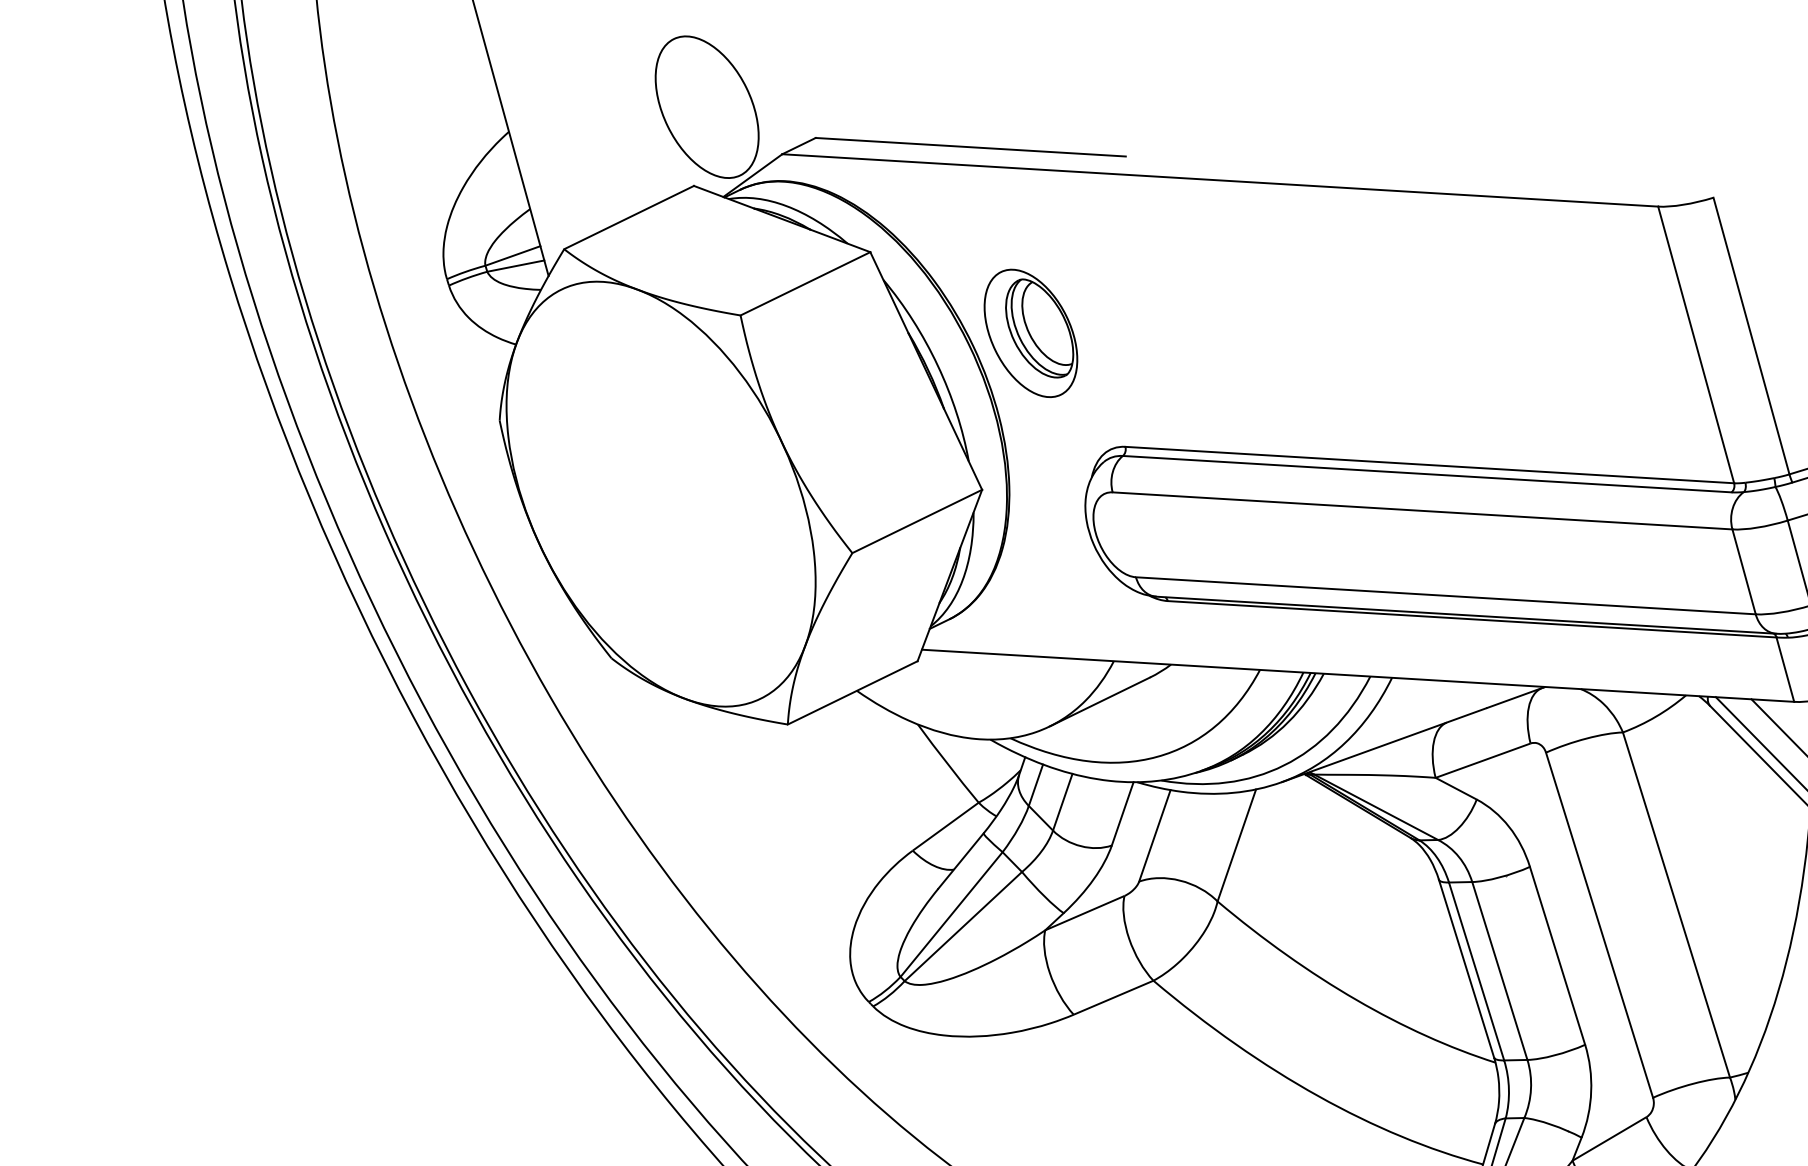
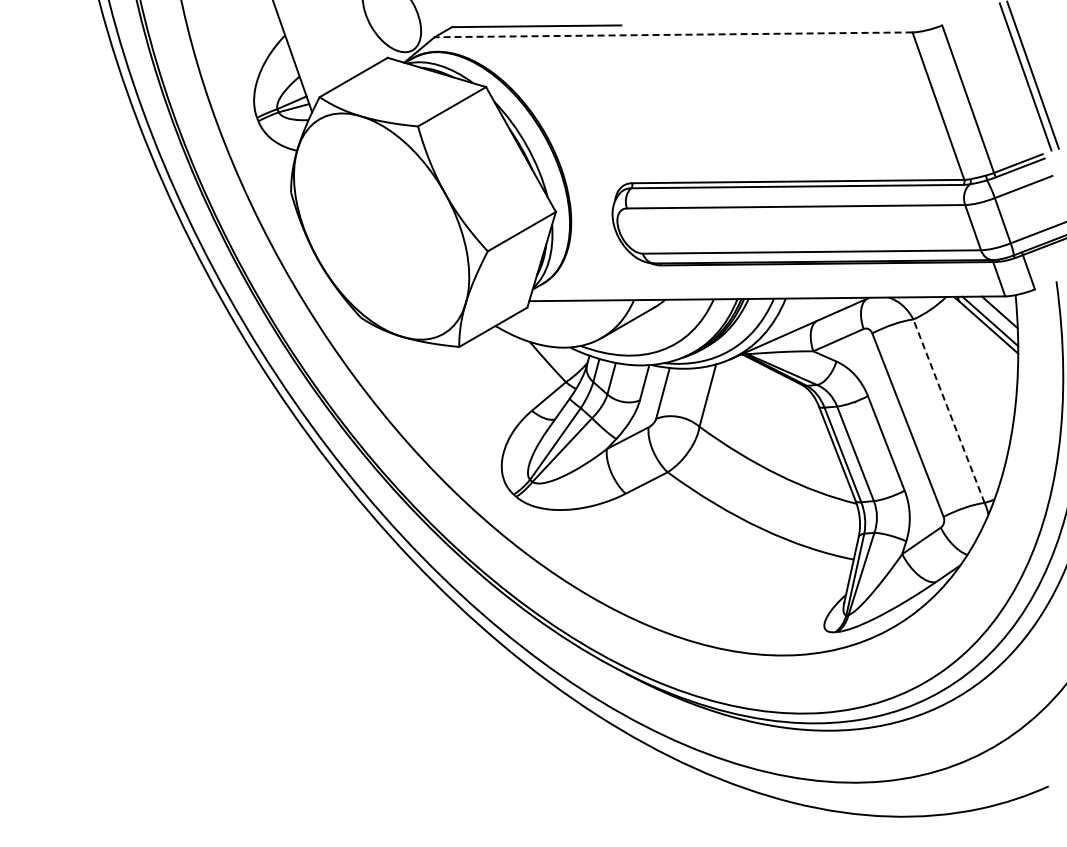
line: (1220, 179) -> (673, 34), solid -> dashed
part: (1031, 332) -> (576, 124), removed
line: (1675, 903) -> (948, 410), solid -> dashed

